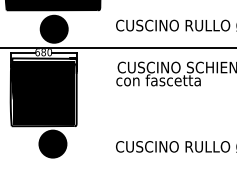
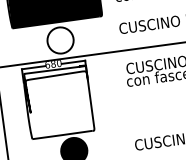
fill: (53, 28) -> (59, 39), removed
fill: (43, 92) -> (58, 102), removed

